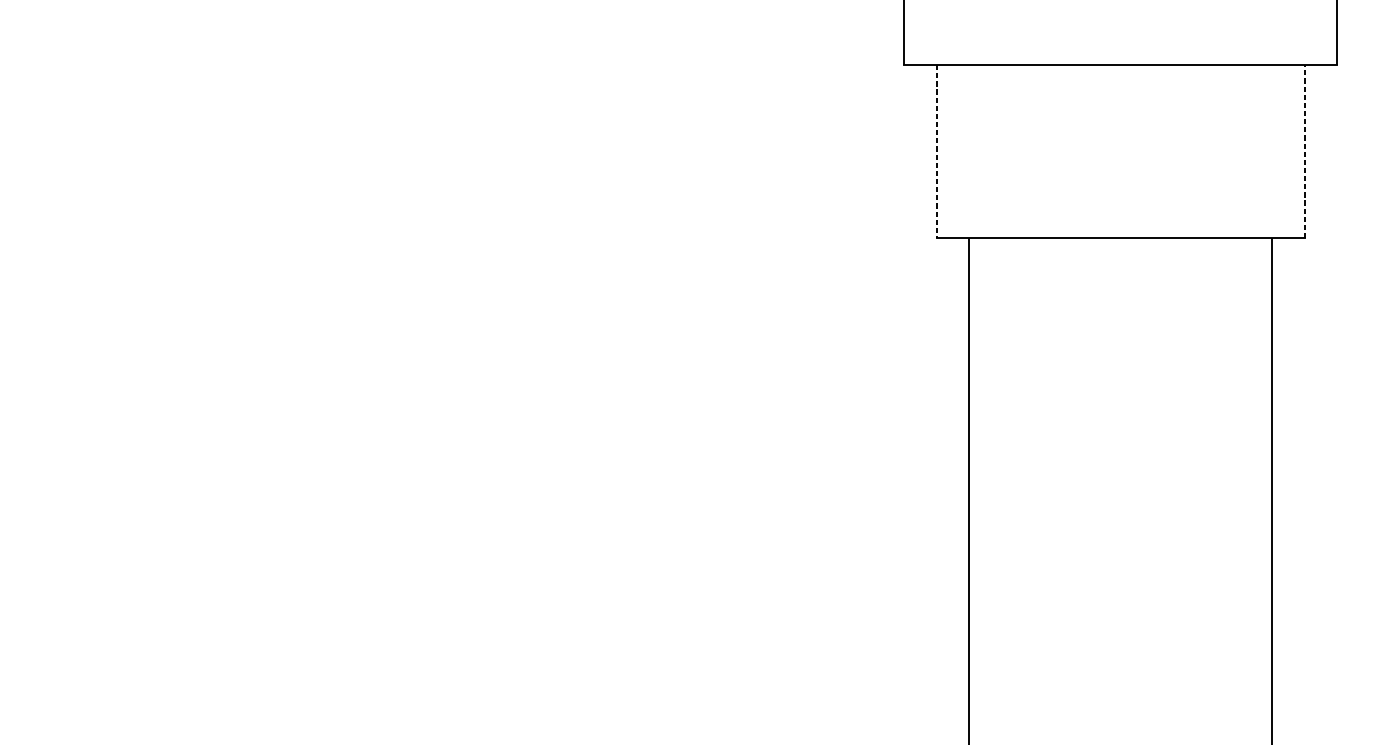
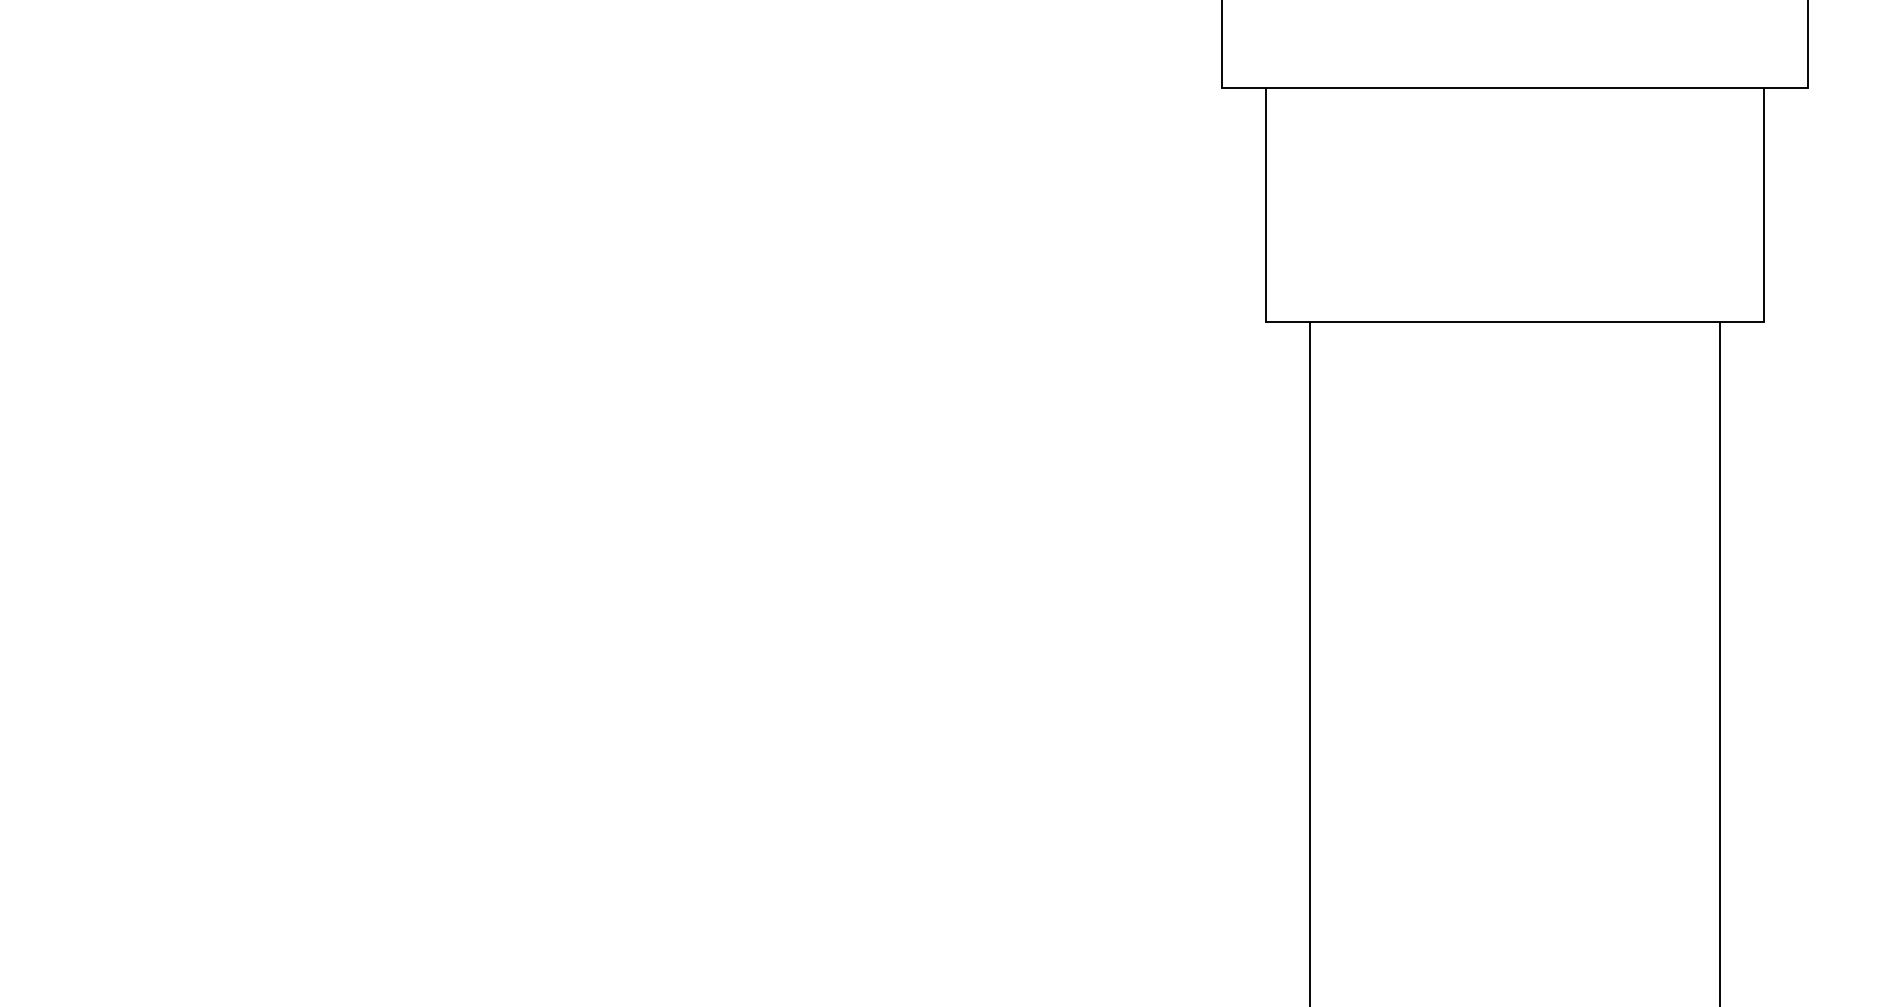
line: (1304, 151) -> (1763, 204), dashed -> solid
line: (936, 152) -> (1266, 205), dashed -> solid

